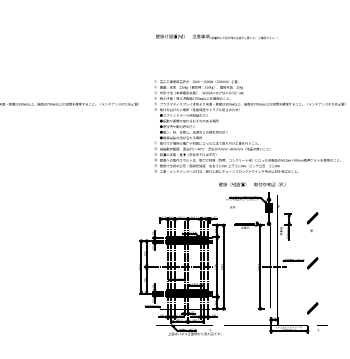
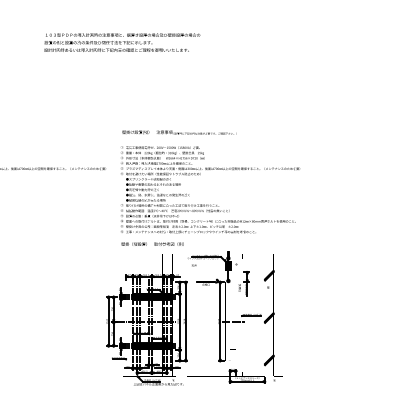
text: (216, 36) -> (179, 132), moved
text: (252, 183) -> (152, 243), moved

